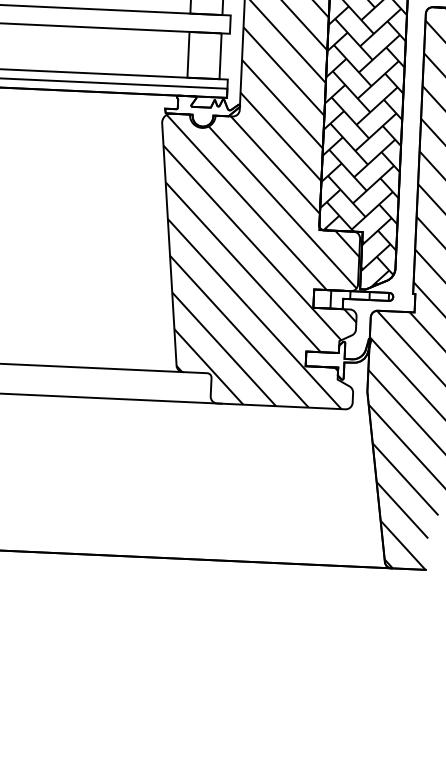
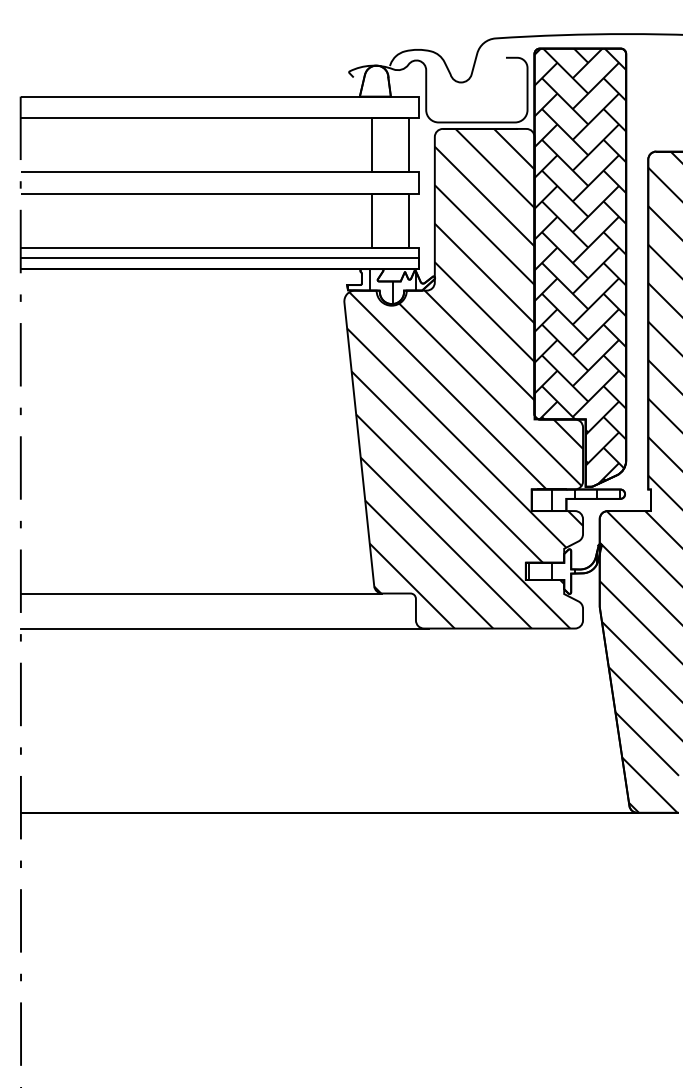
hatch: (194, 111) -> (381, 286), added
hatch: (338, 355) -> (563, 565), added

